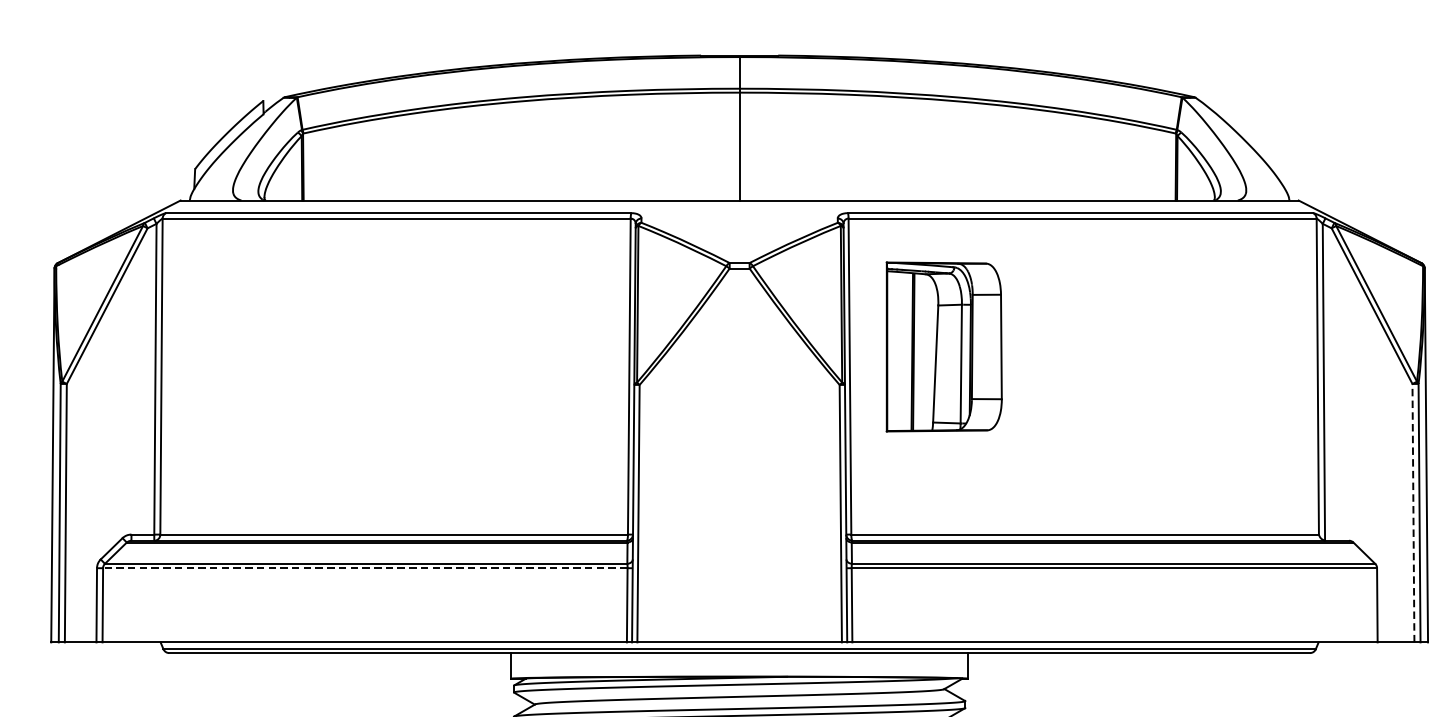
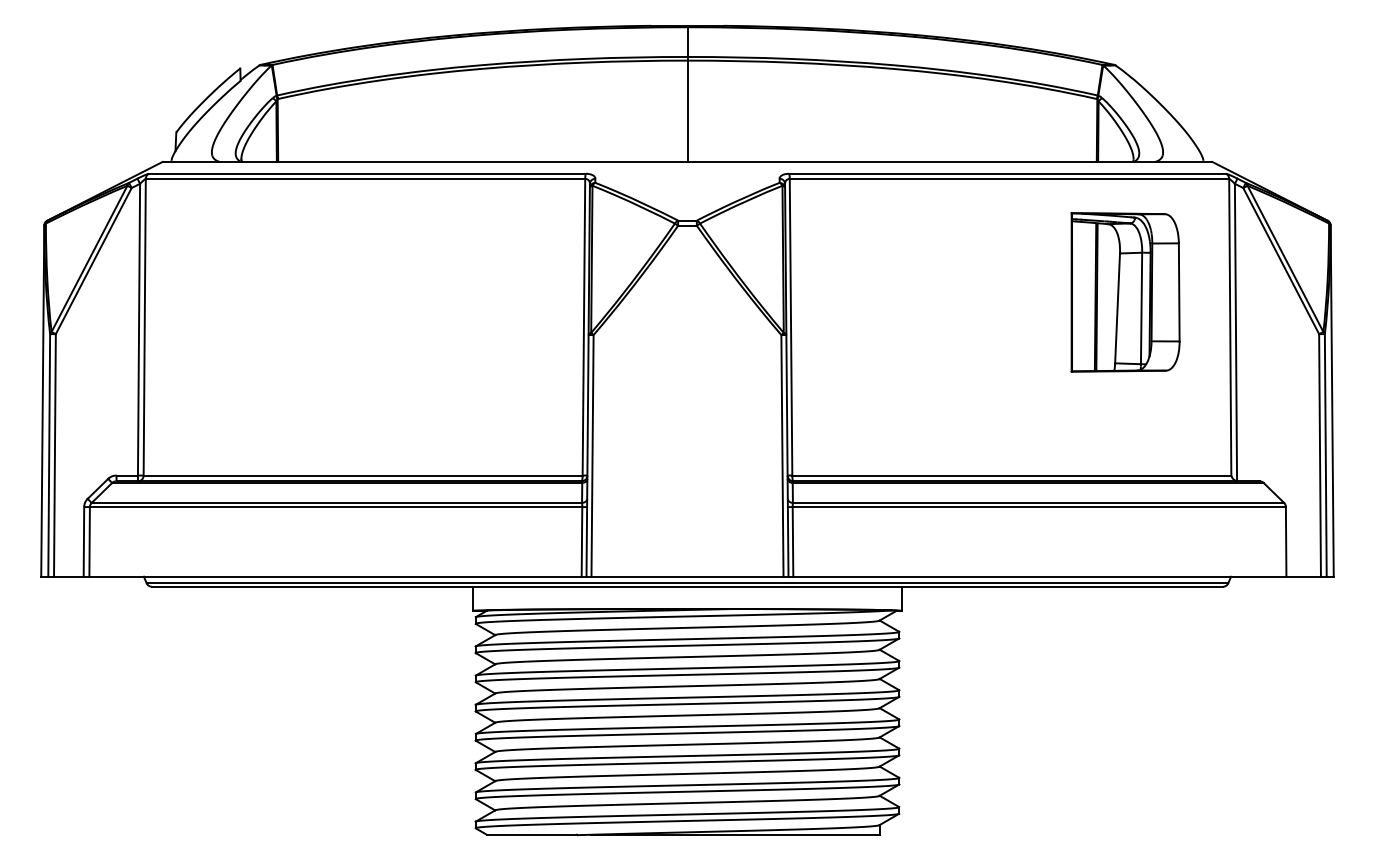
part: (944, 347) -> (1125, 292), moved
line: (1413, 512) -> (1320, 454), dashed -> solid
line: (364, 568) -> (335, 507), dashed -> solid

